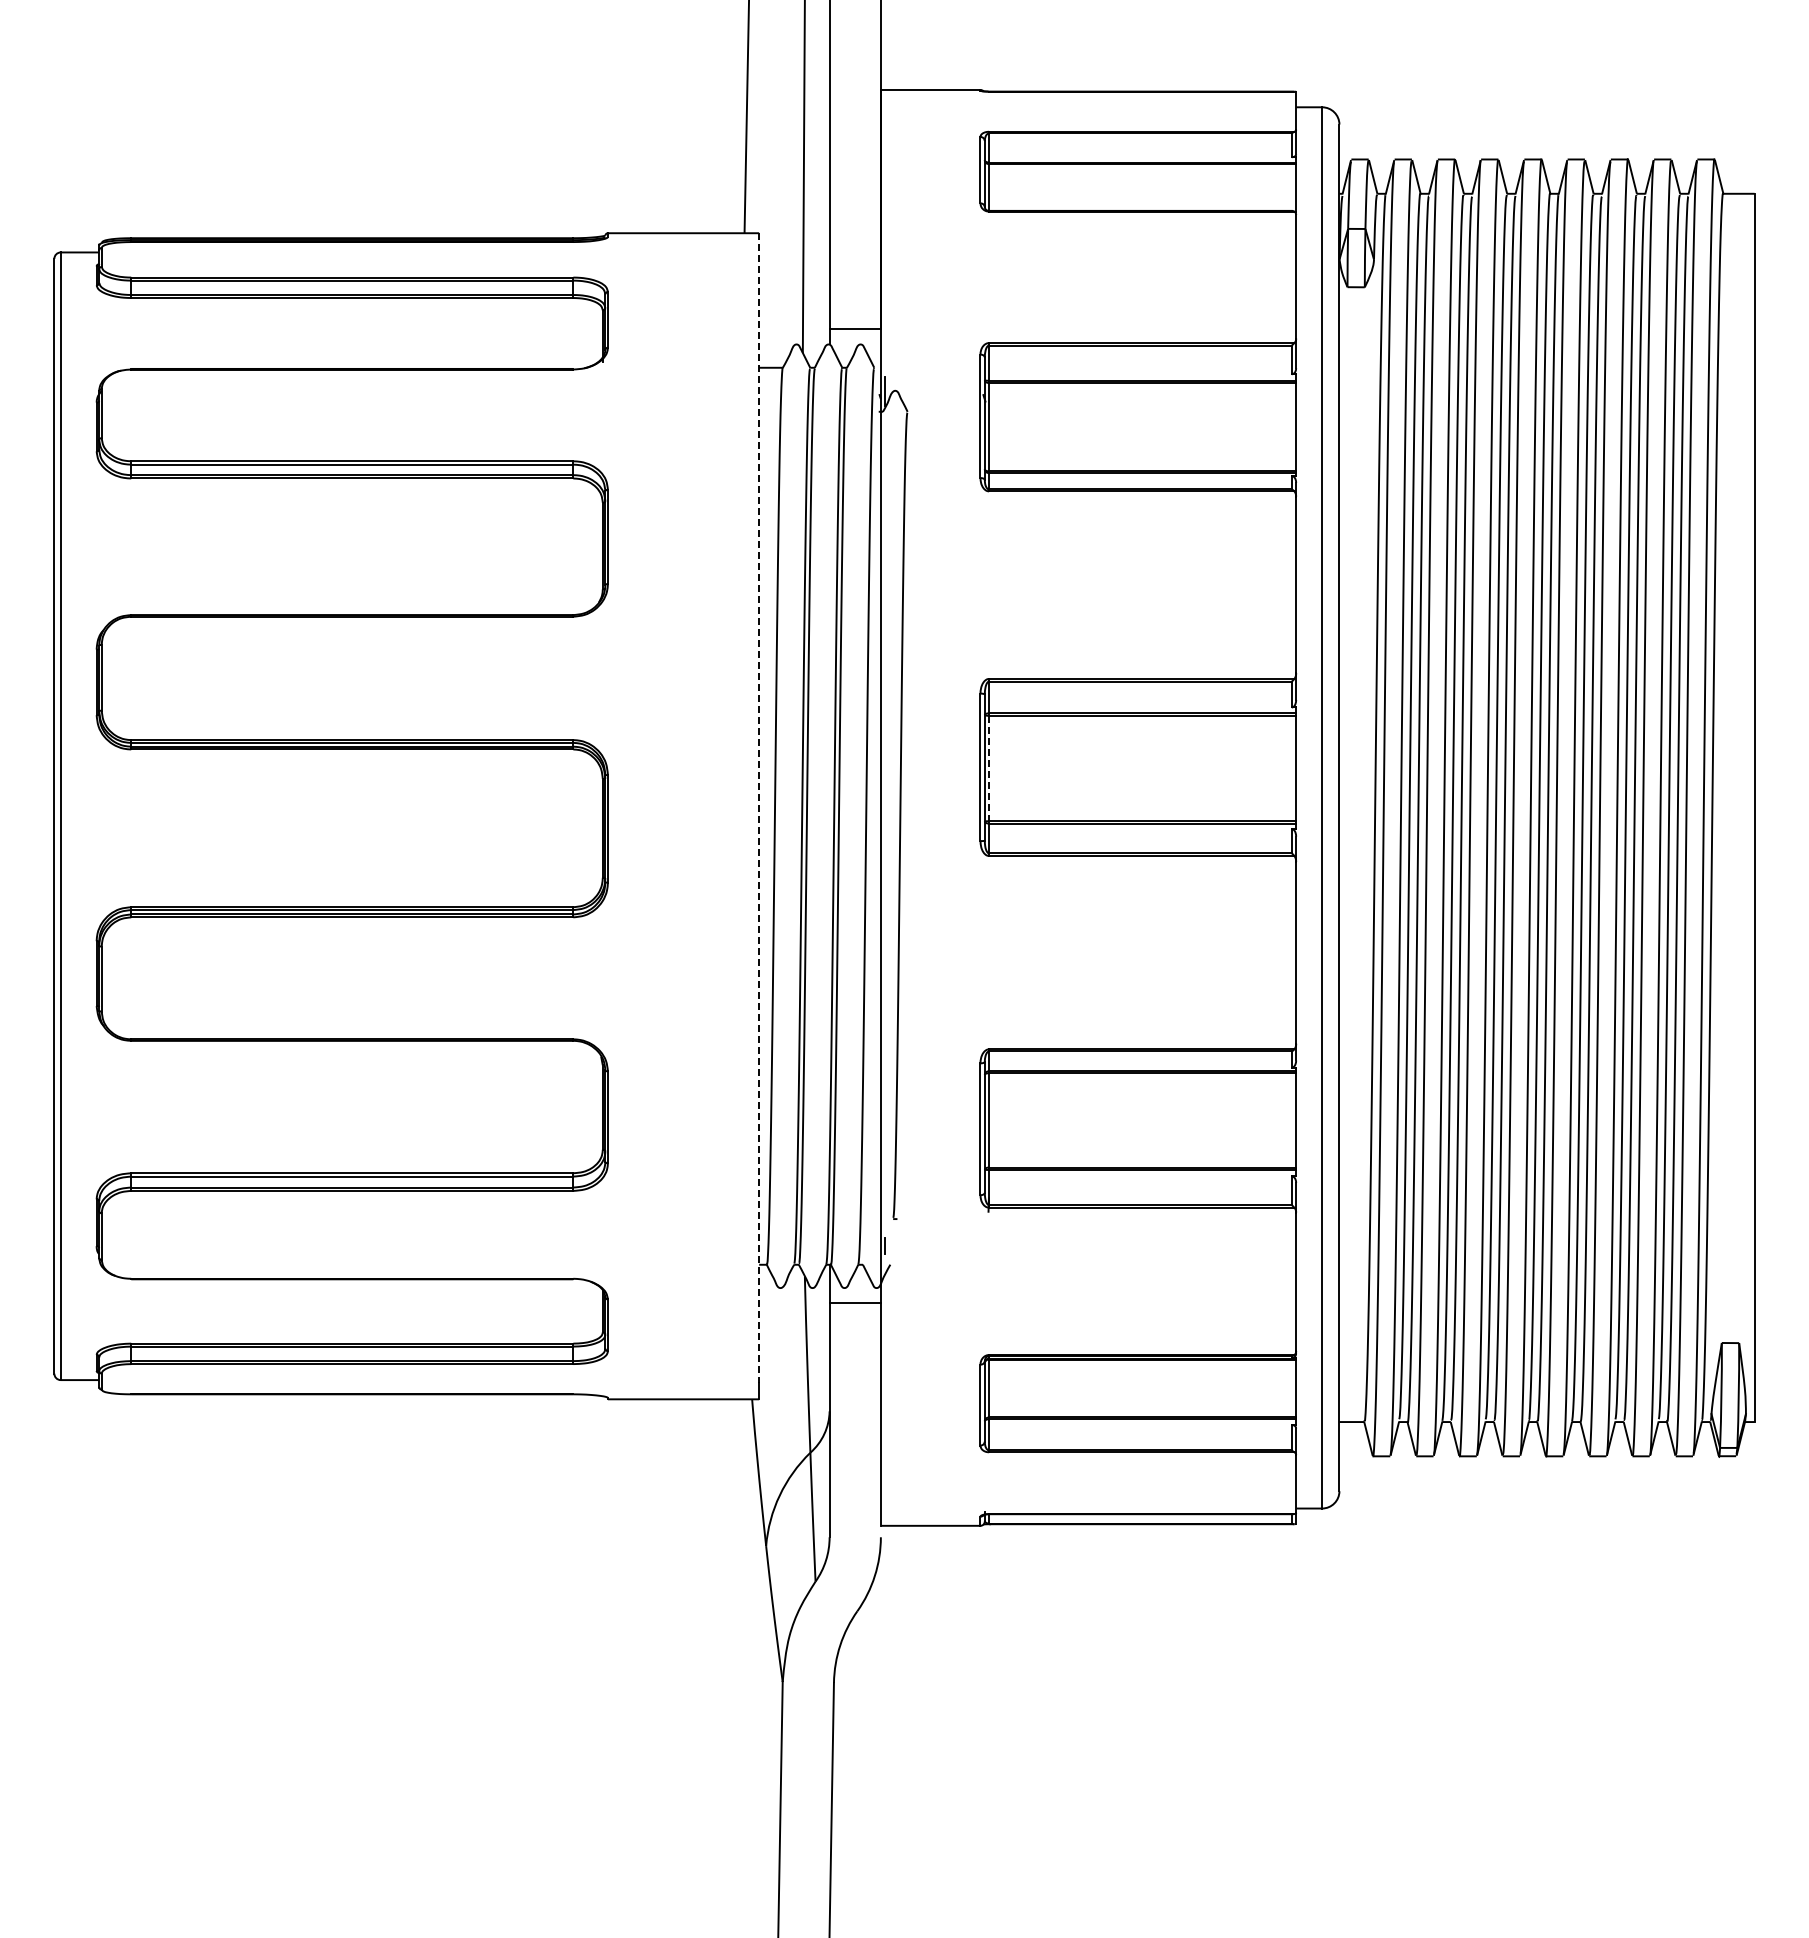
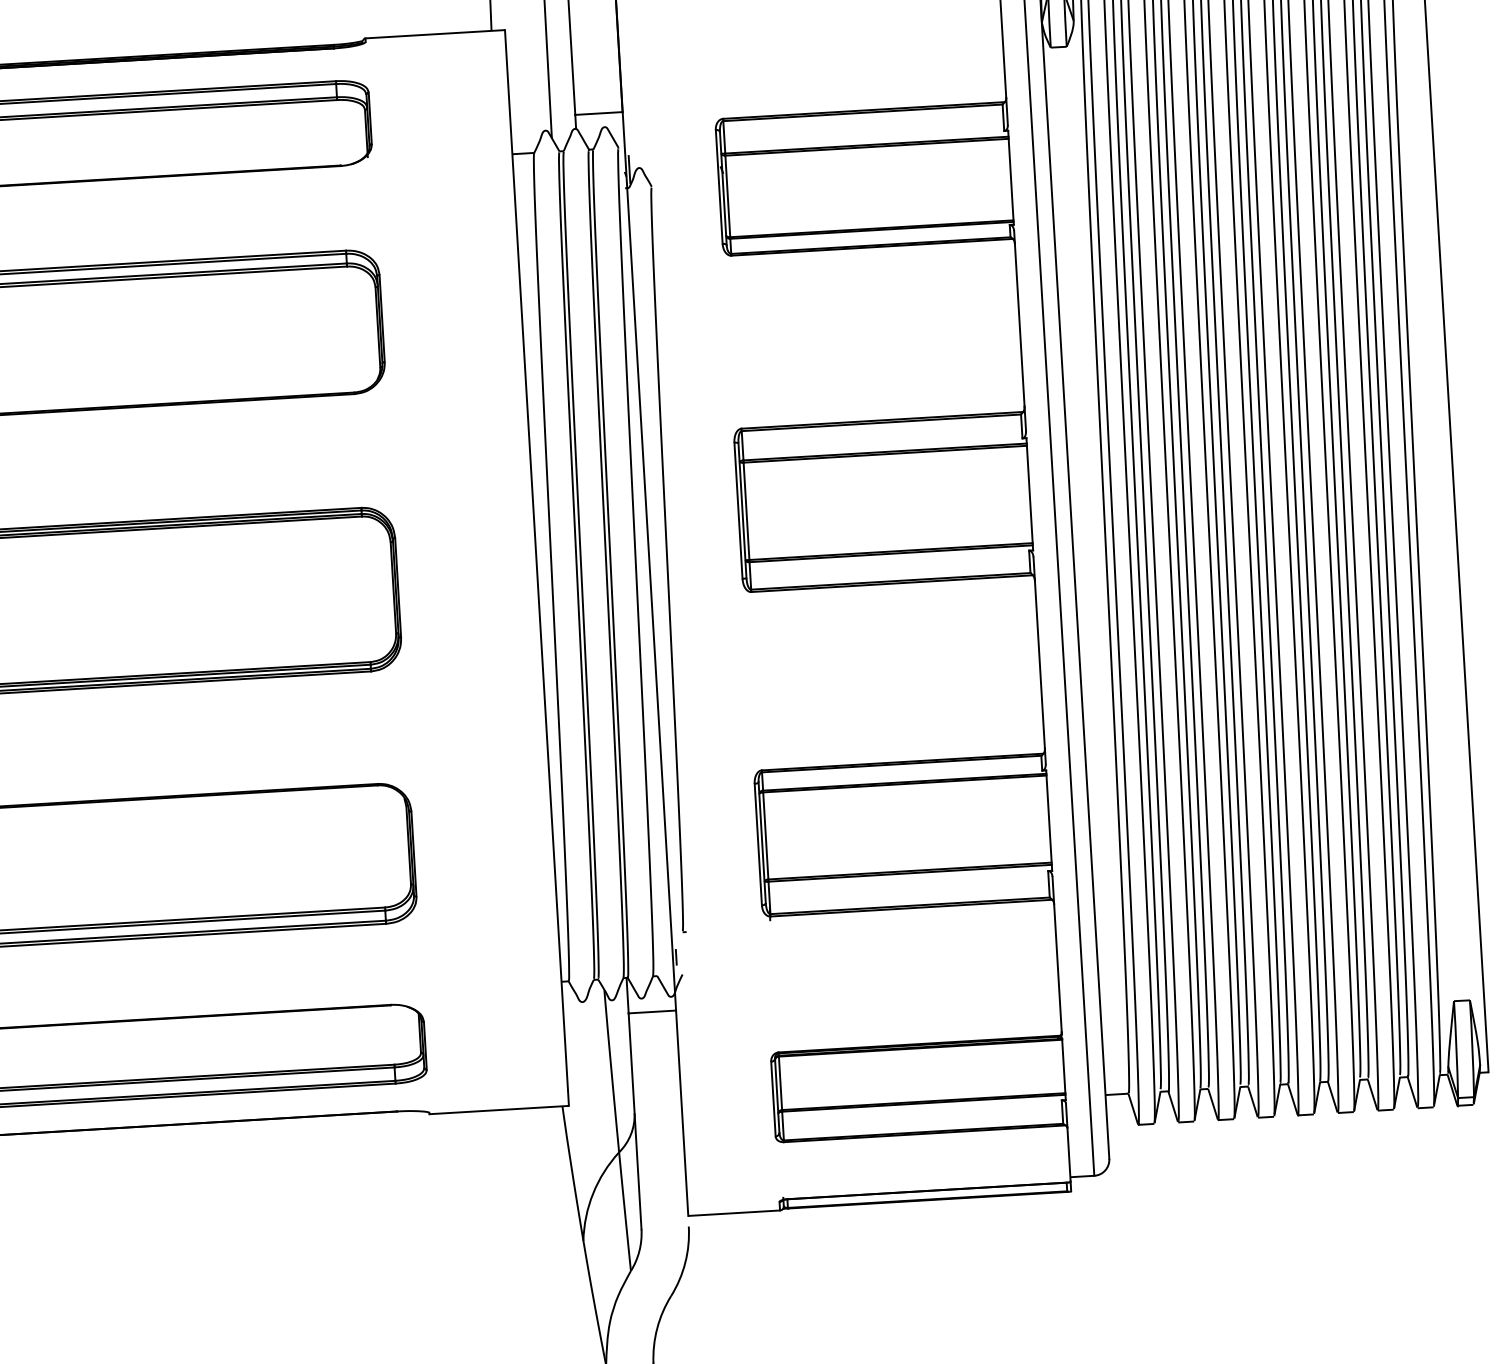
line: (989, 768) -> (746, 511), dashed -> solid
line: (759, 807) -> (536, 559), dashed -> solid

